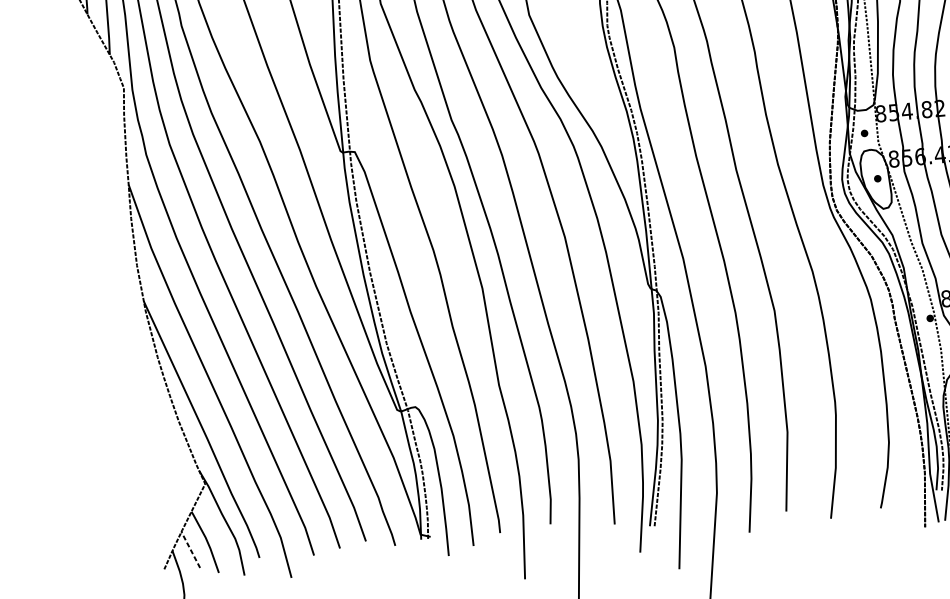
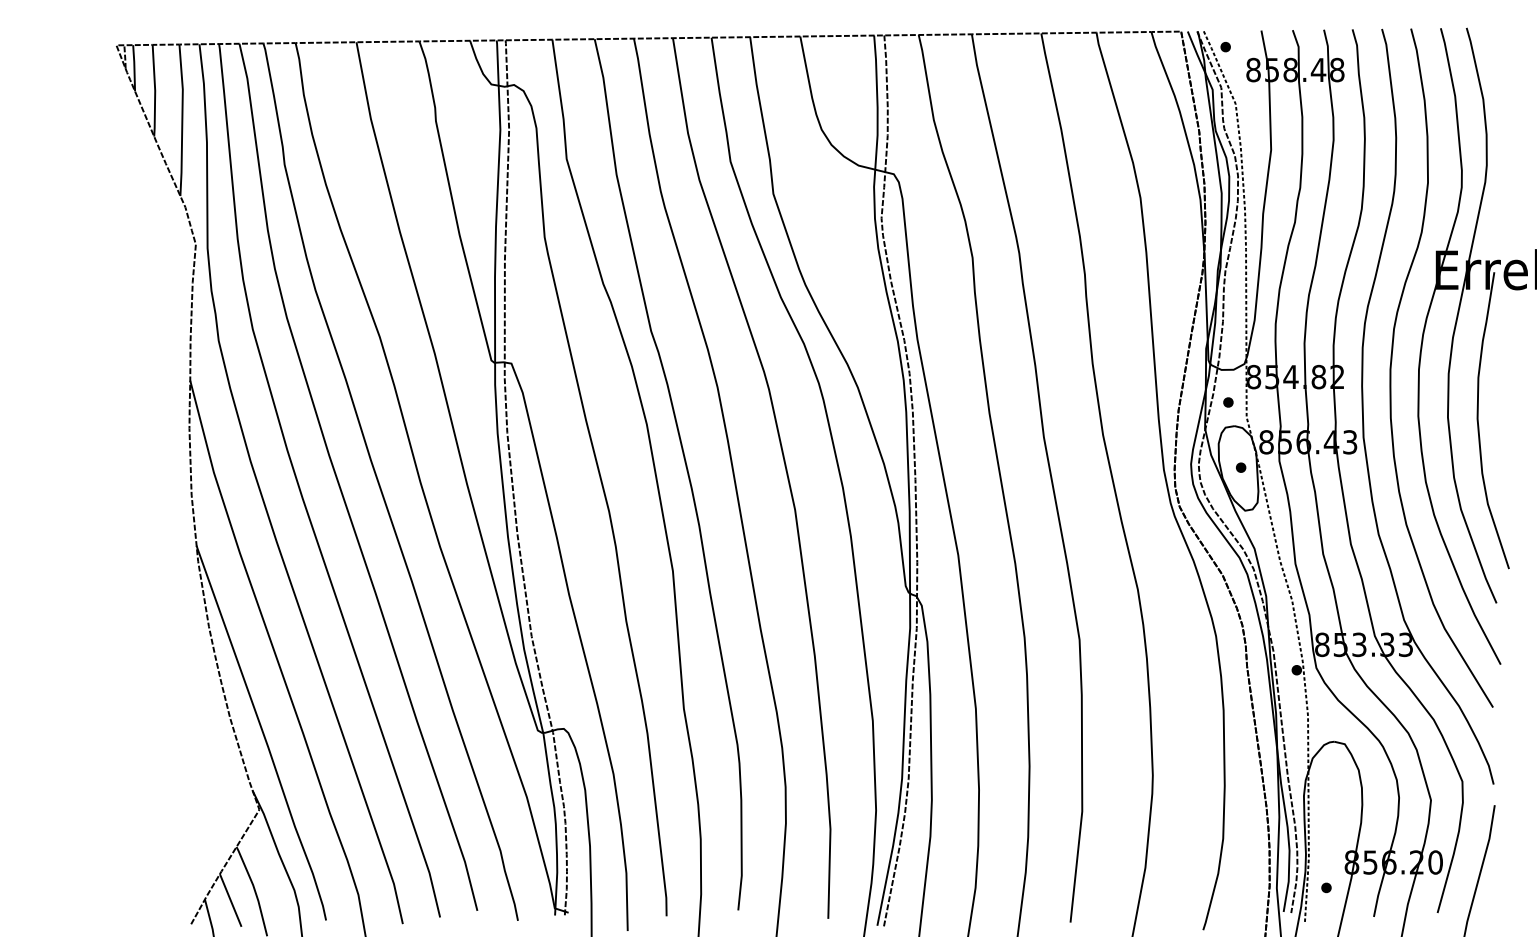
line: (190, 550) -> (230, 900), dashed -> solid

